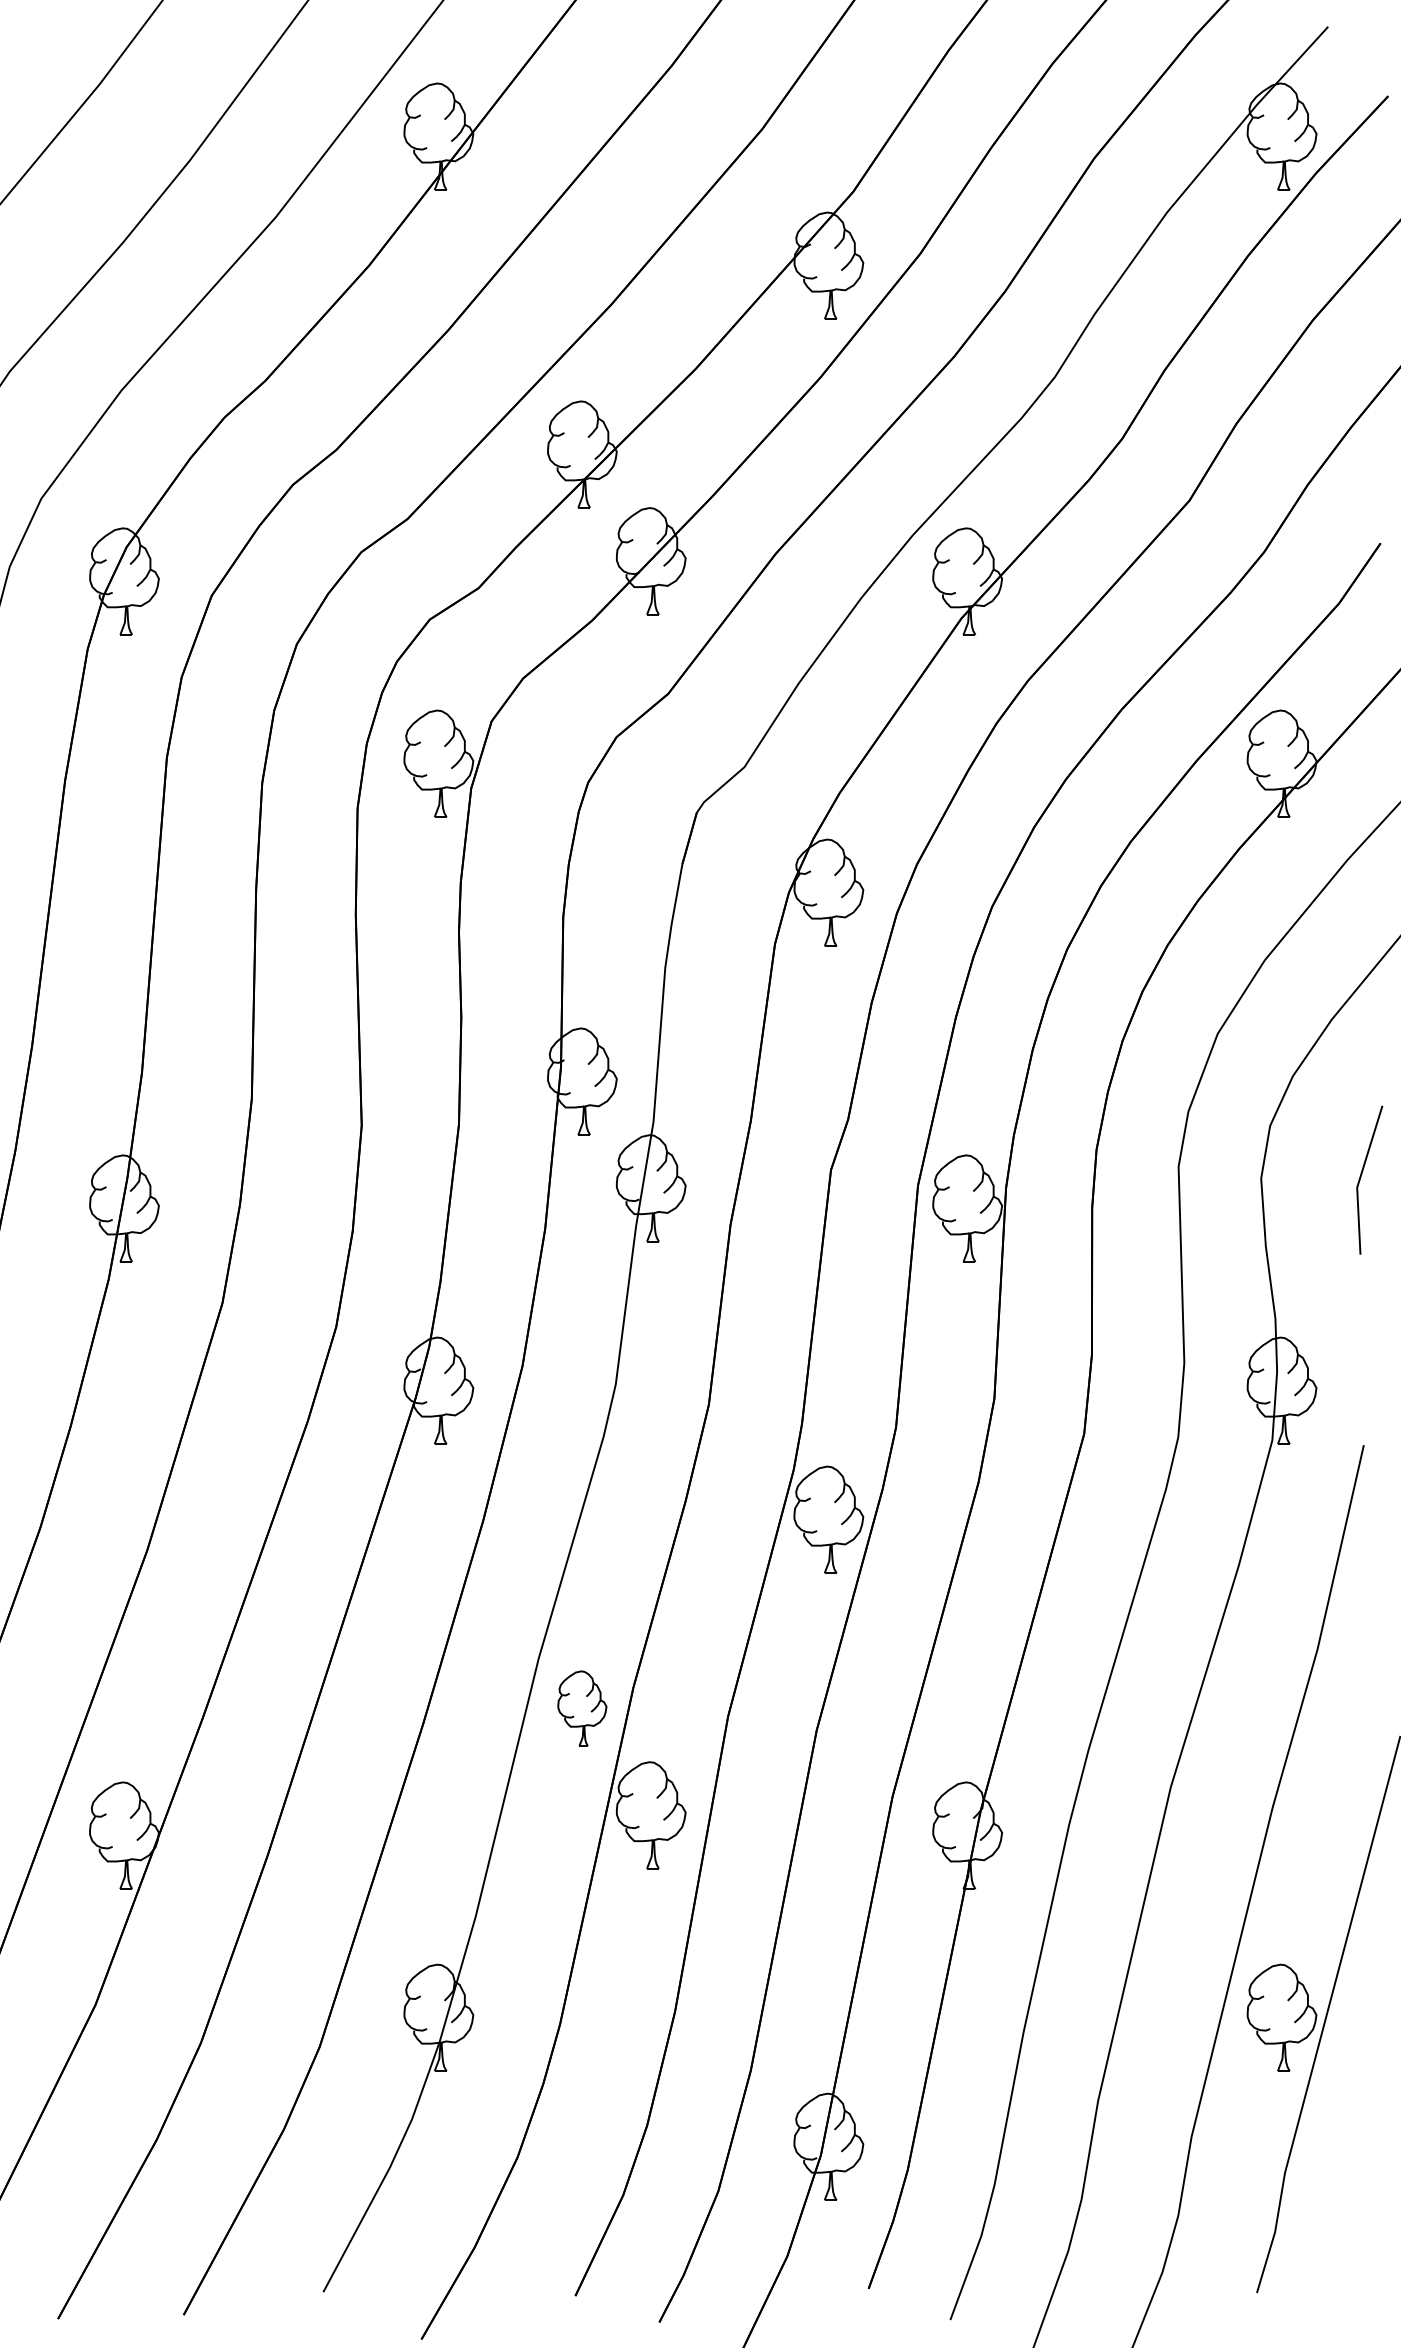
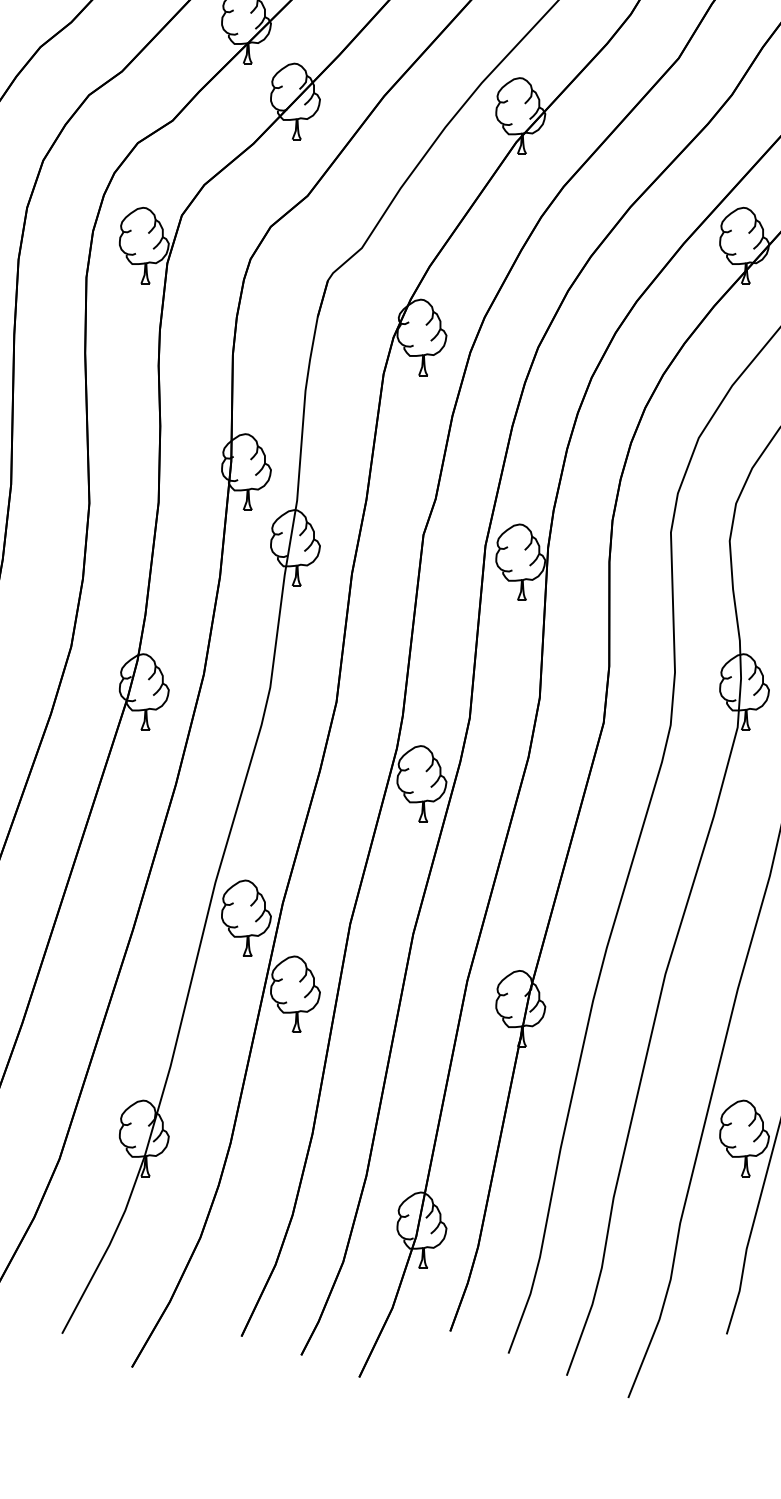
part: (582, 1708) -> (246, 918), size x1.43

